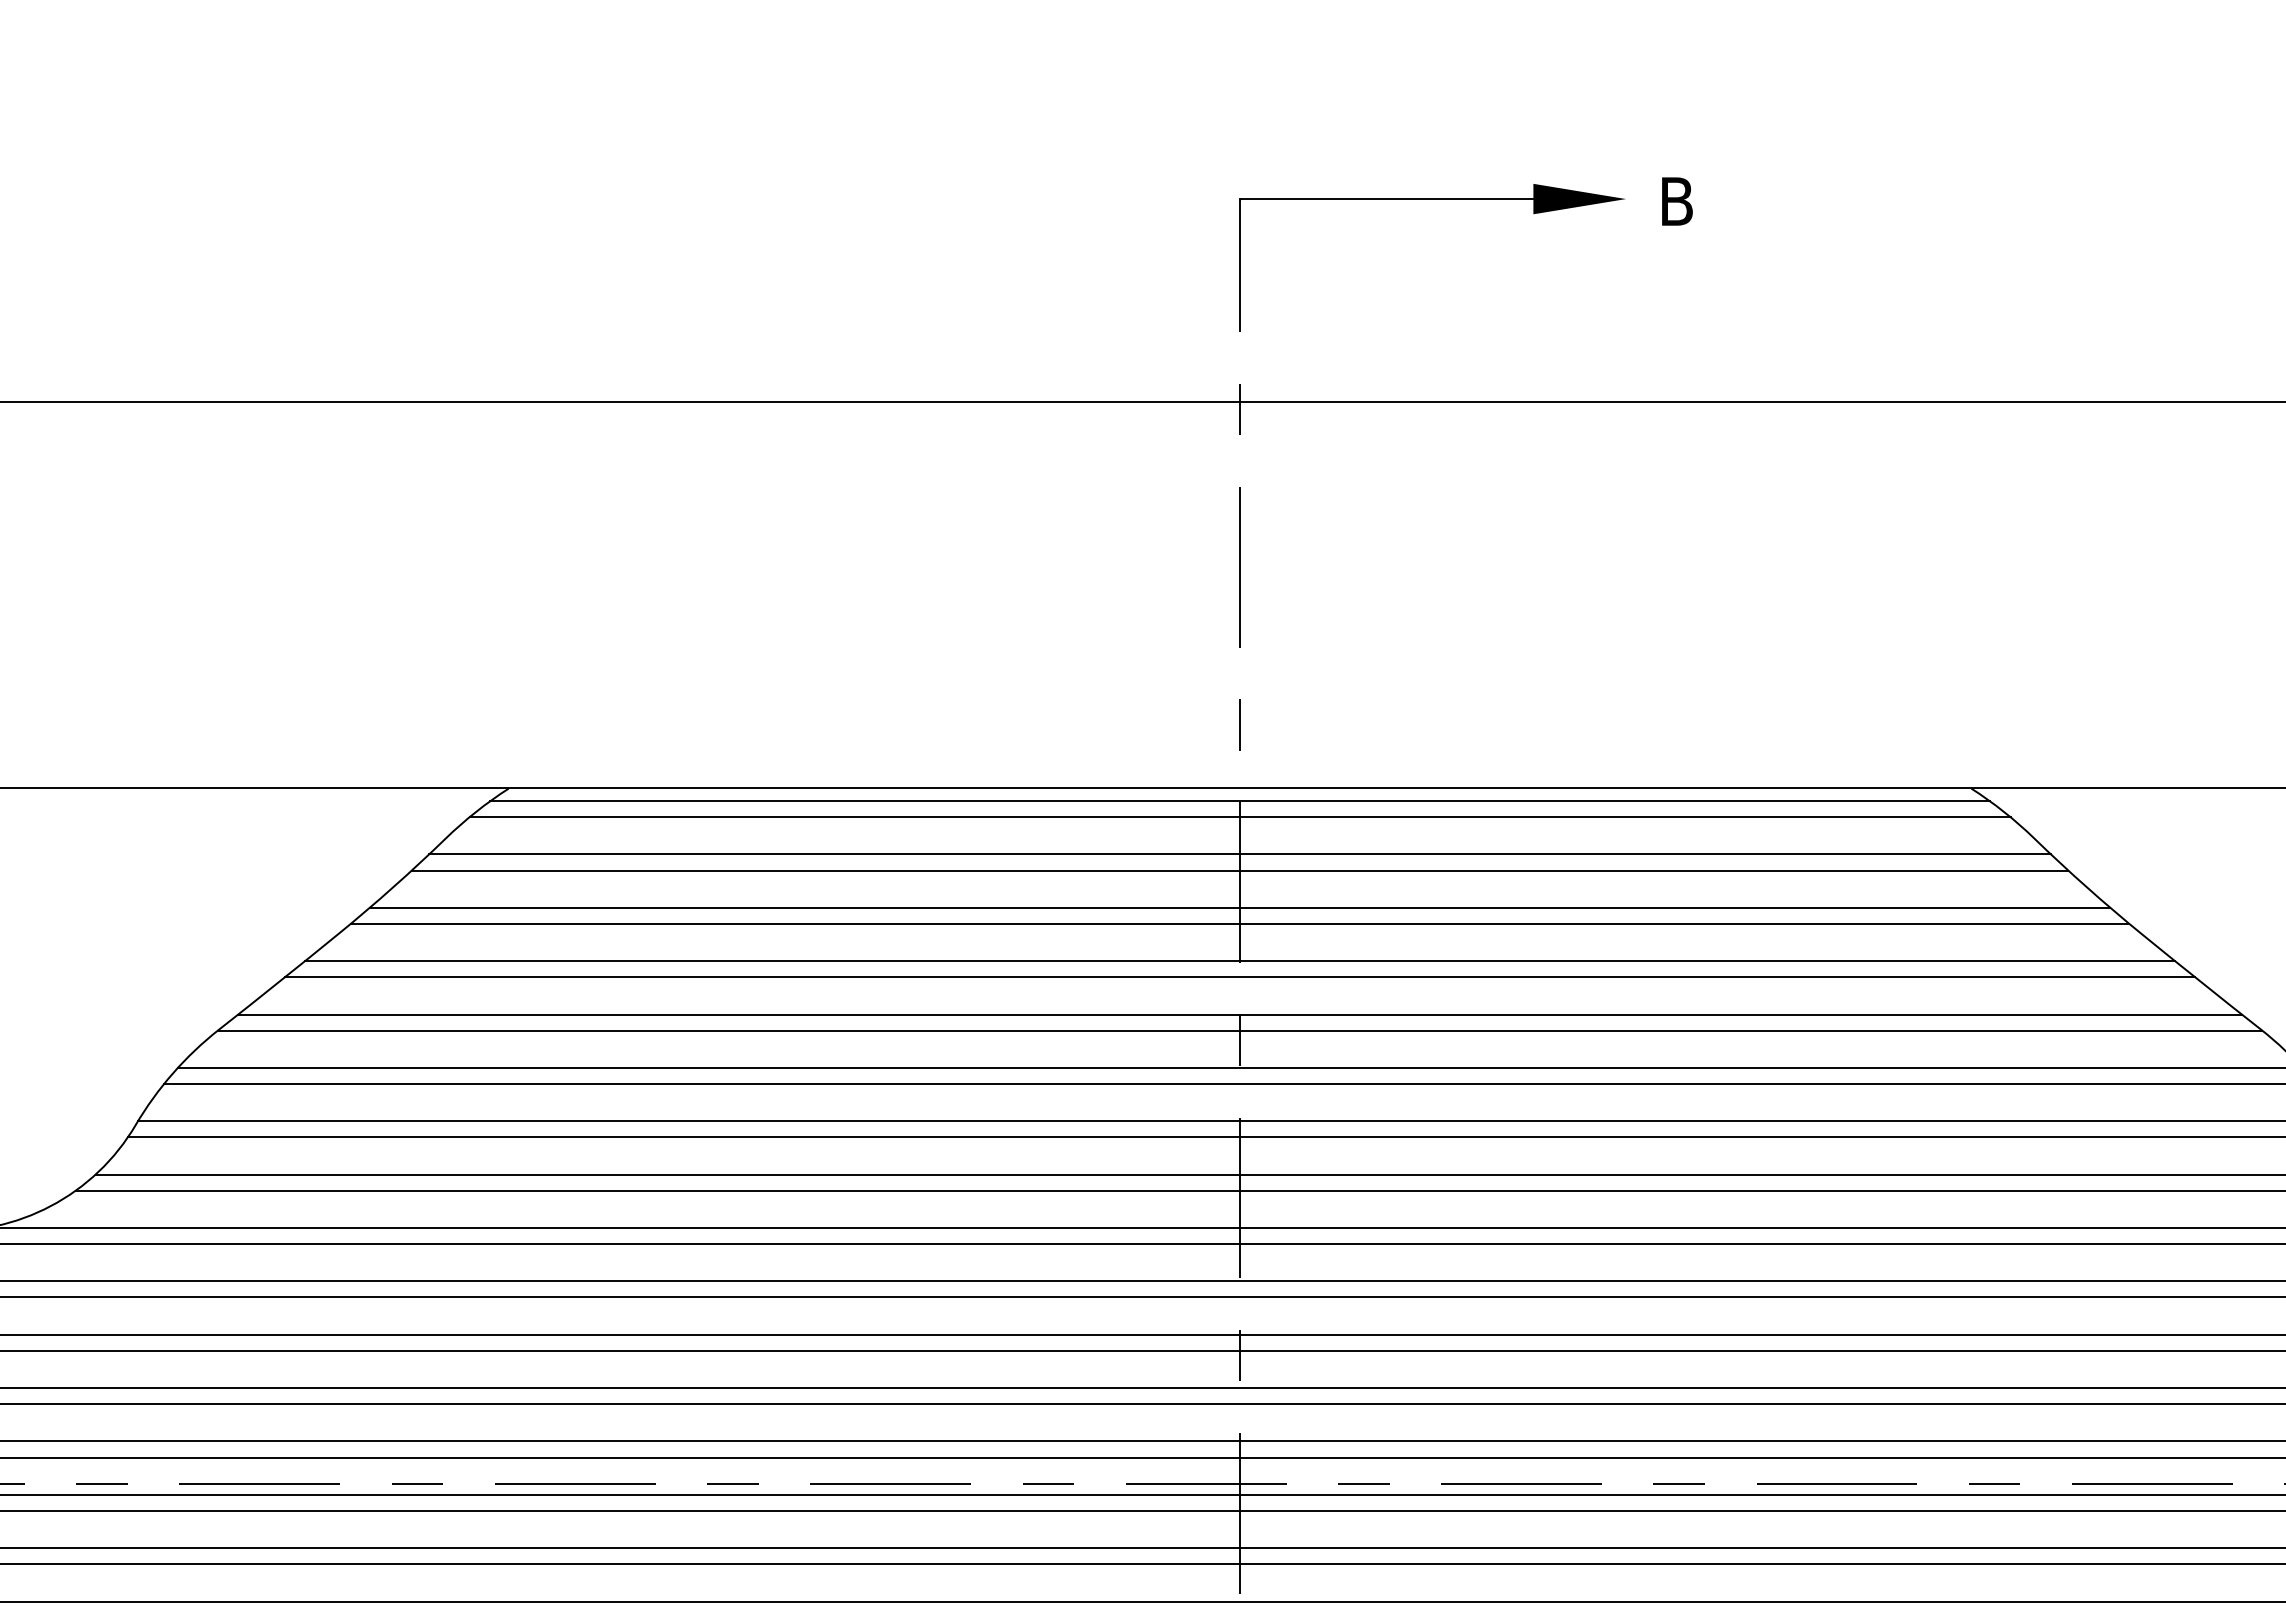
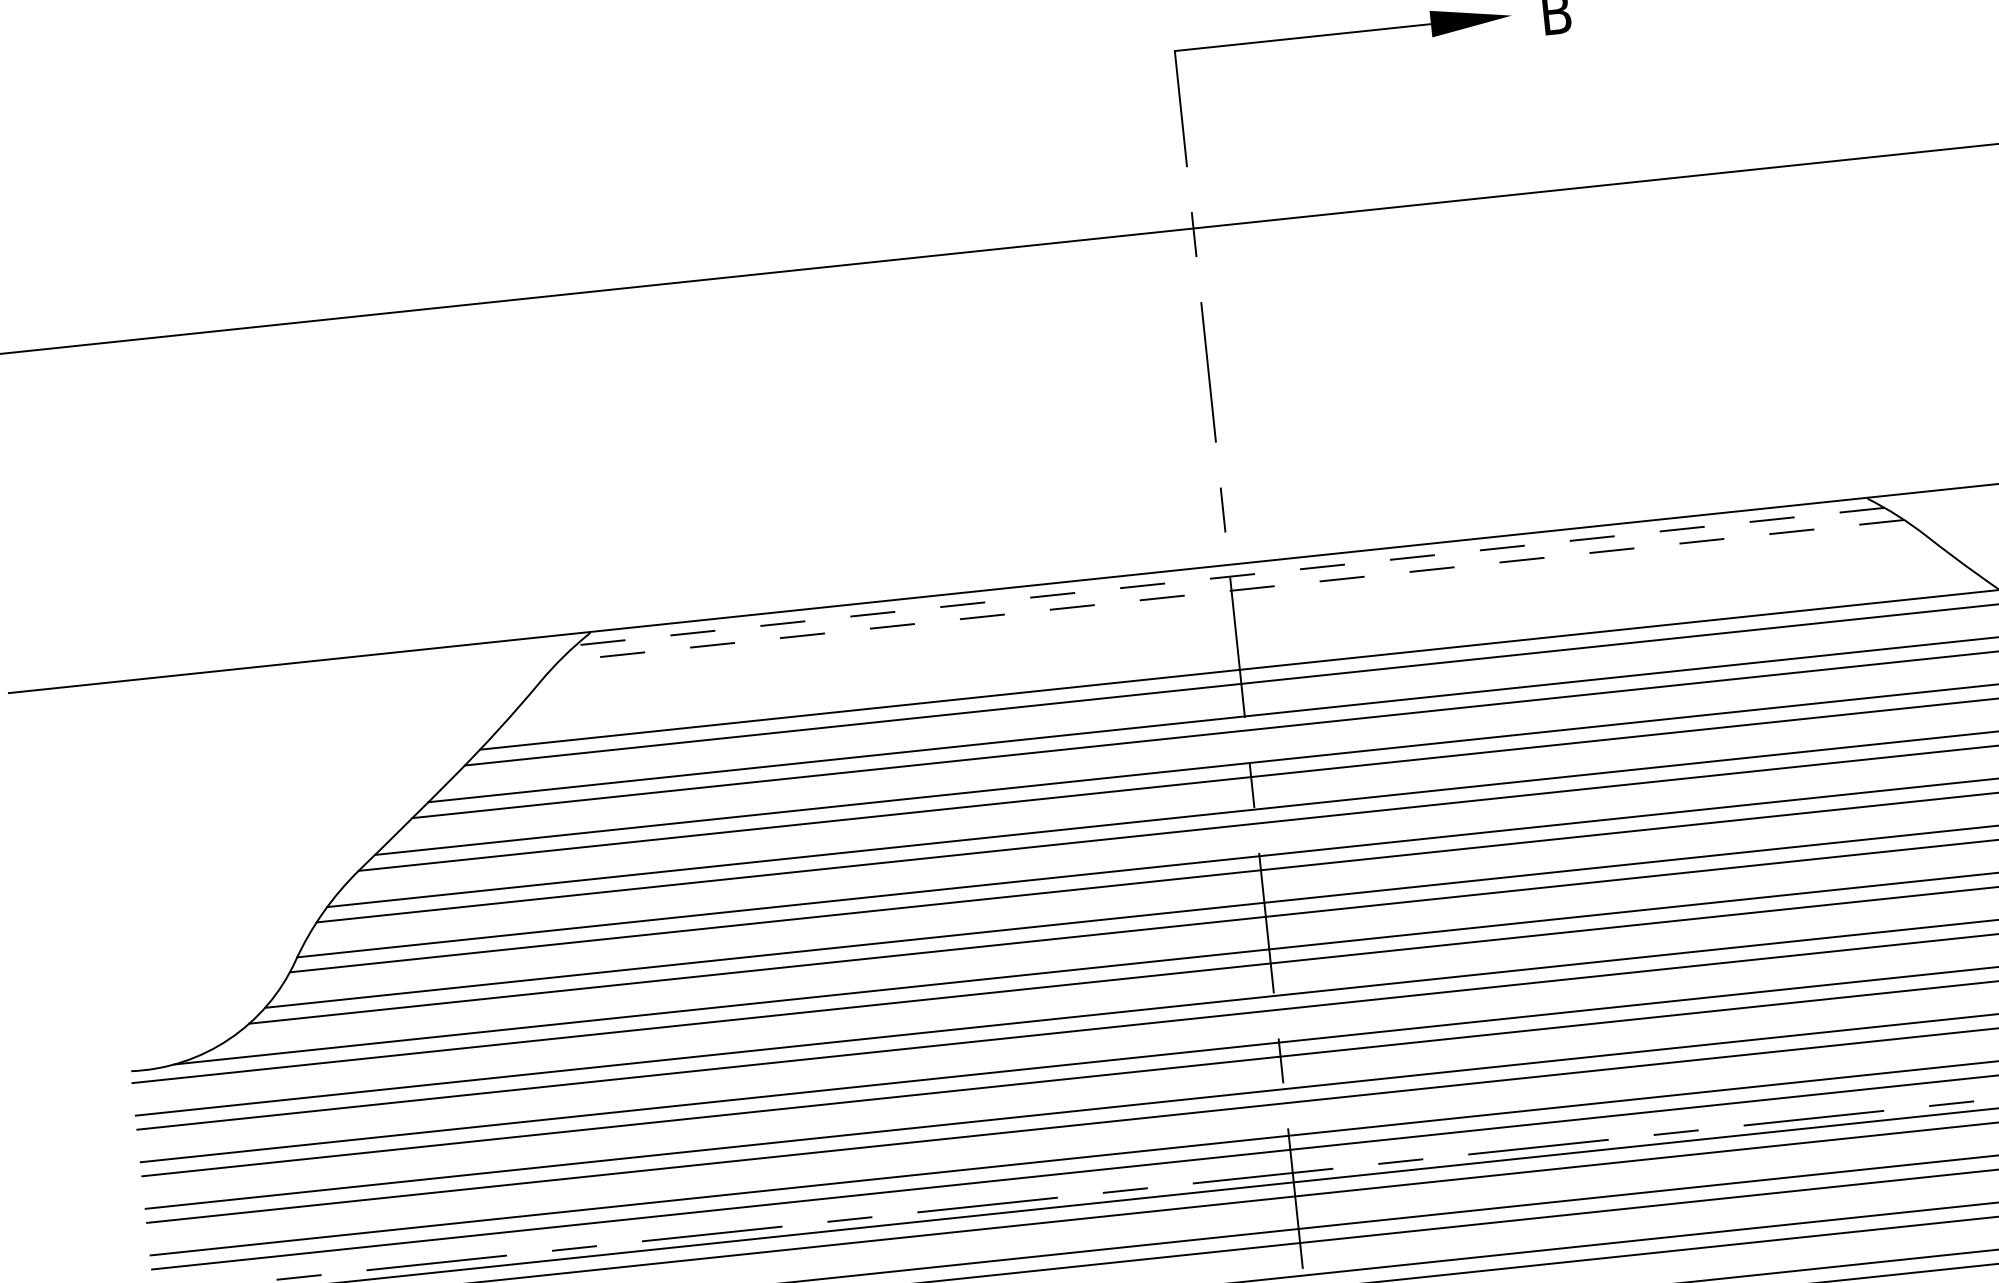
line: (1240, 801) -> (1230, 576), solid -> dashed
line: (1239, 817) -> (1231, 591), solid -> dashed
line: (1240, 854) -> (1235, 623), removed
line: (1239, 870) -> (1235, 637), removed

